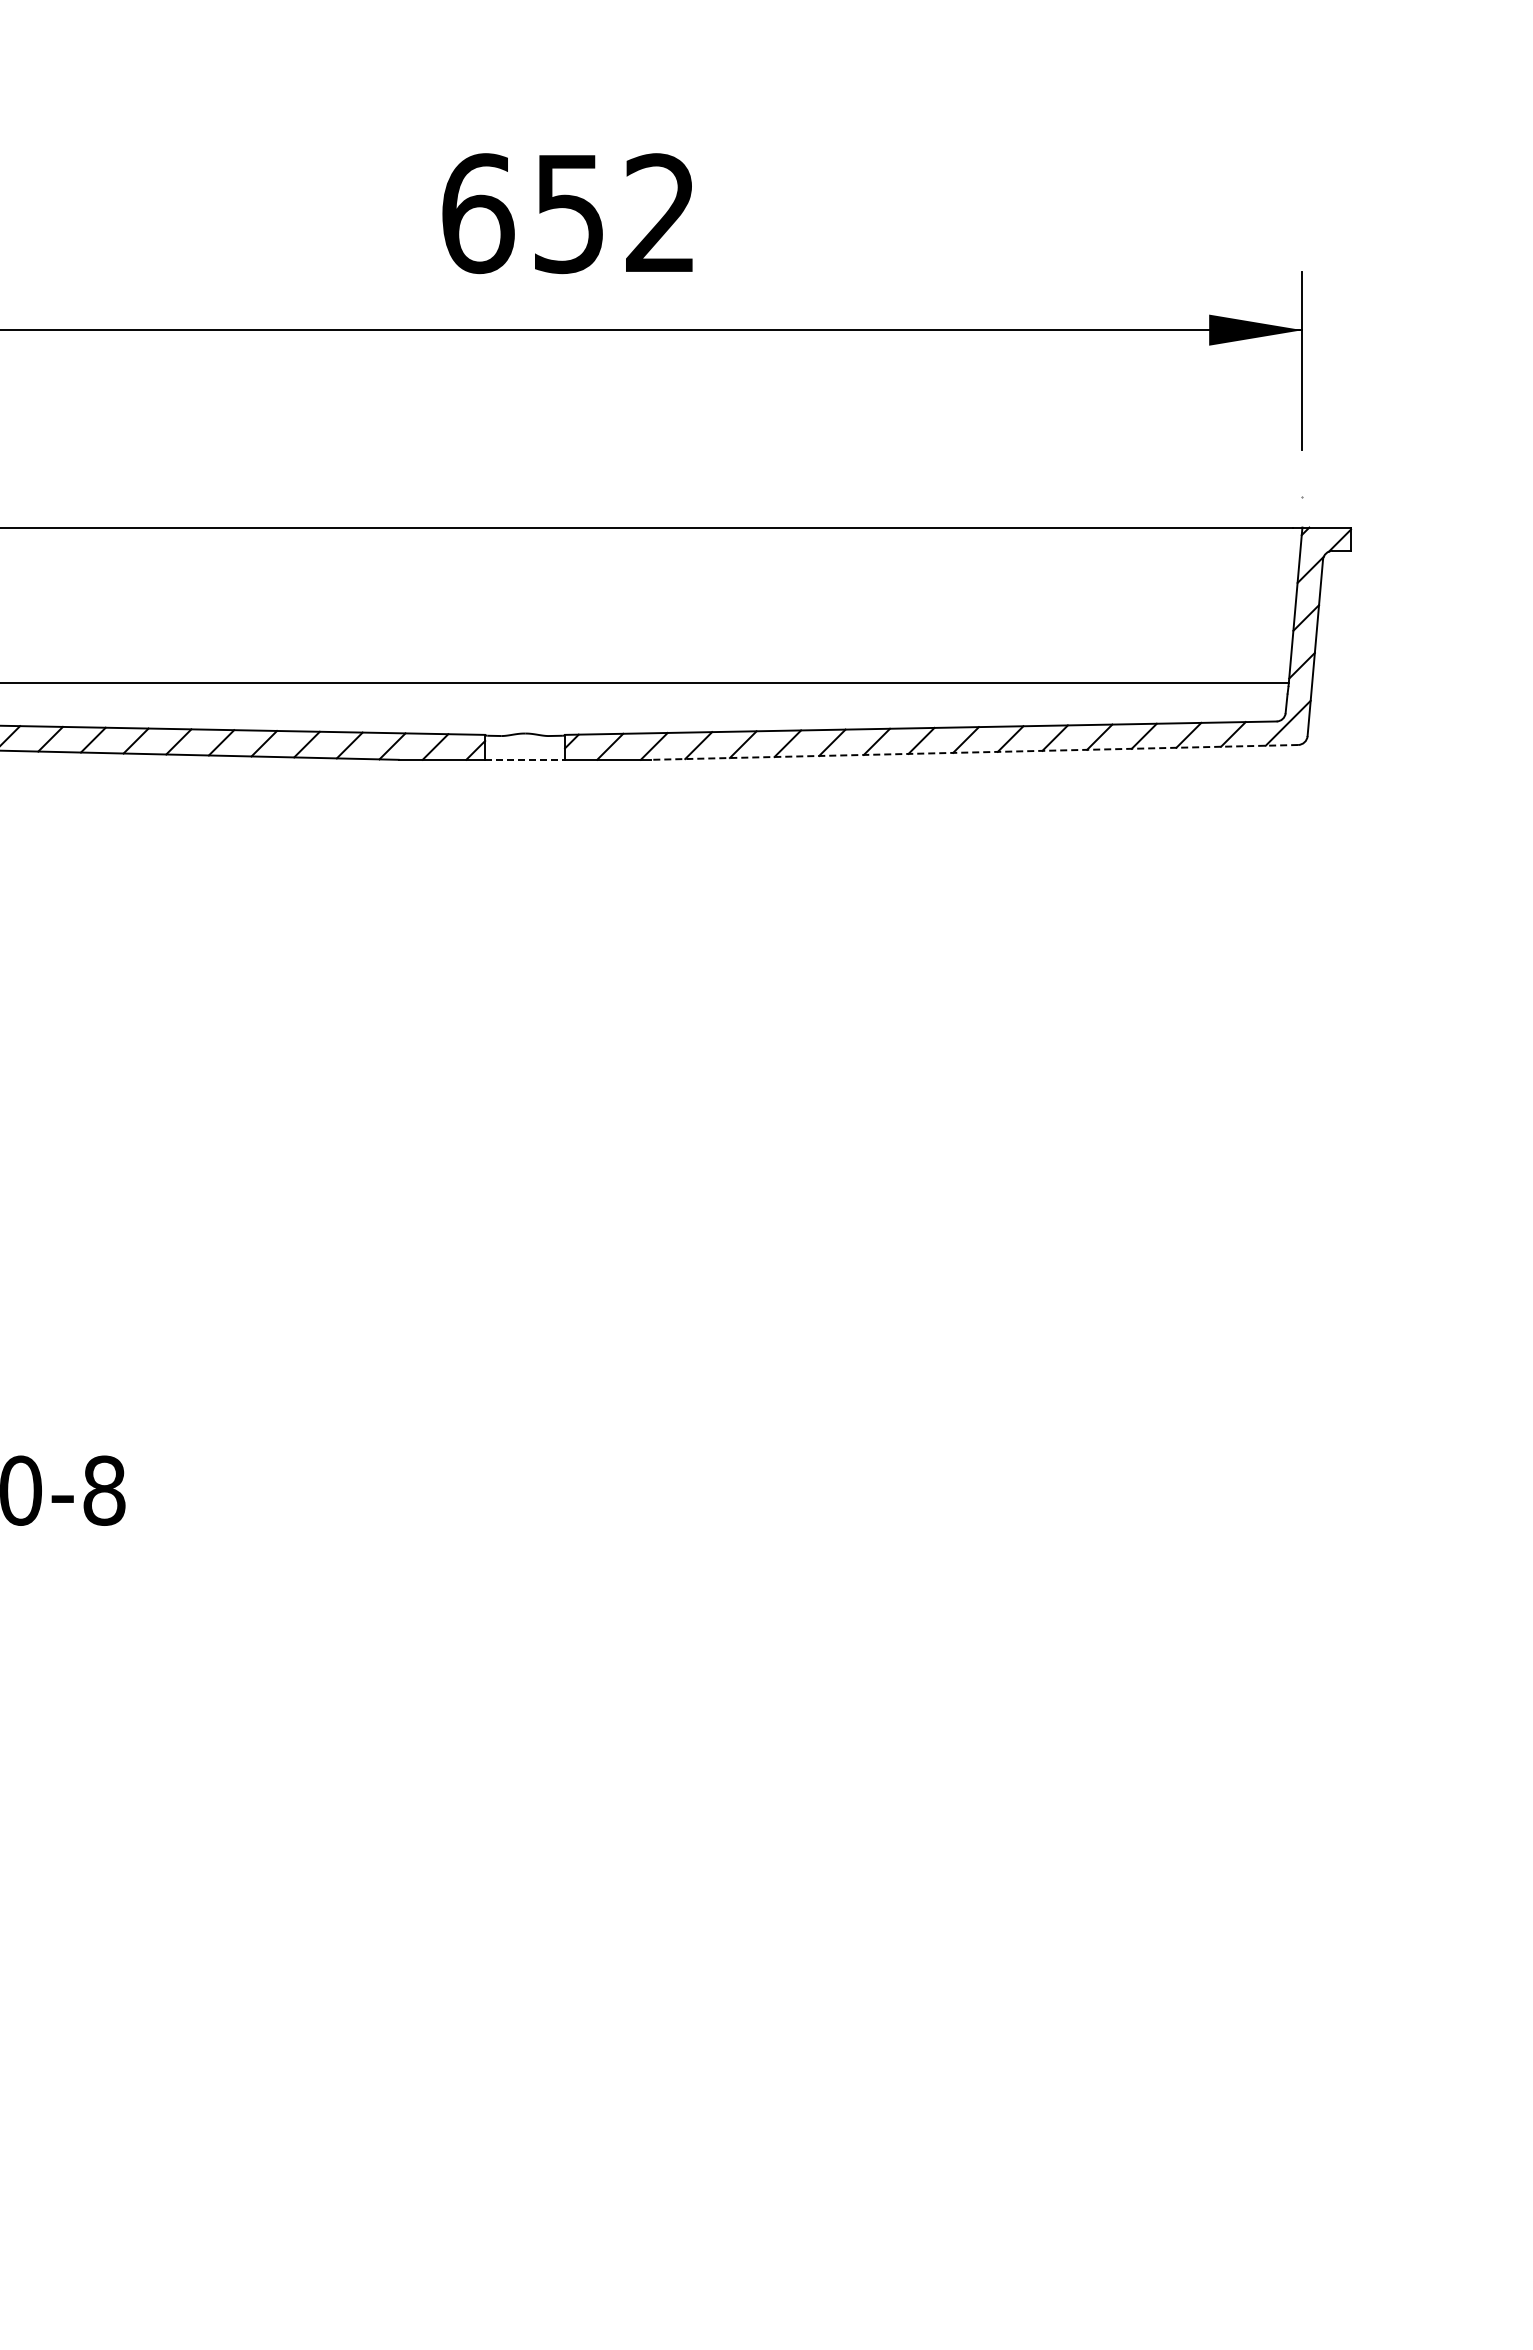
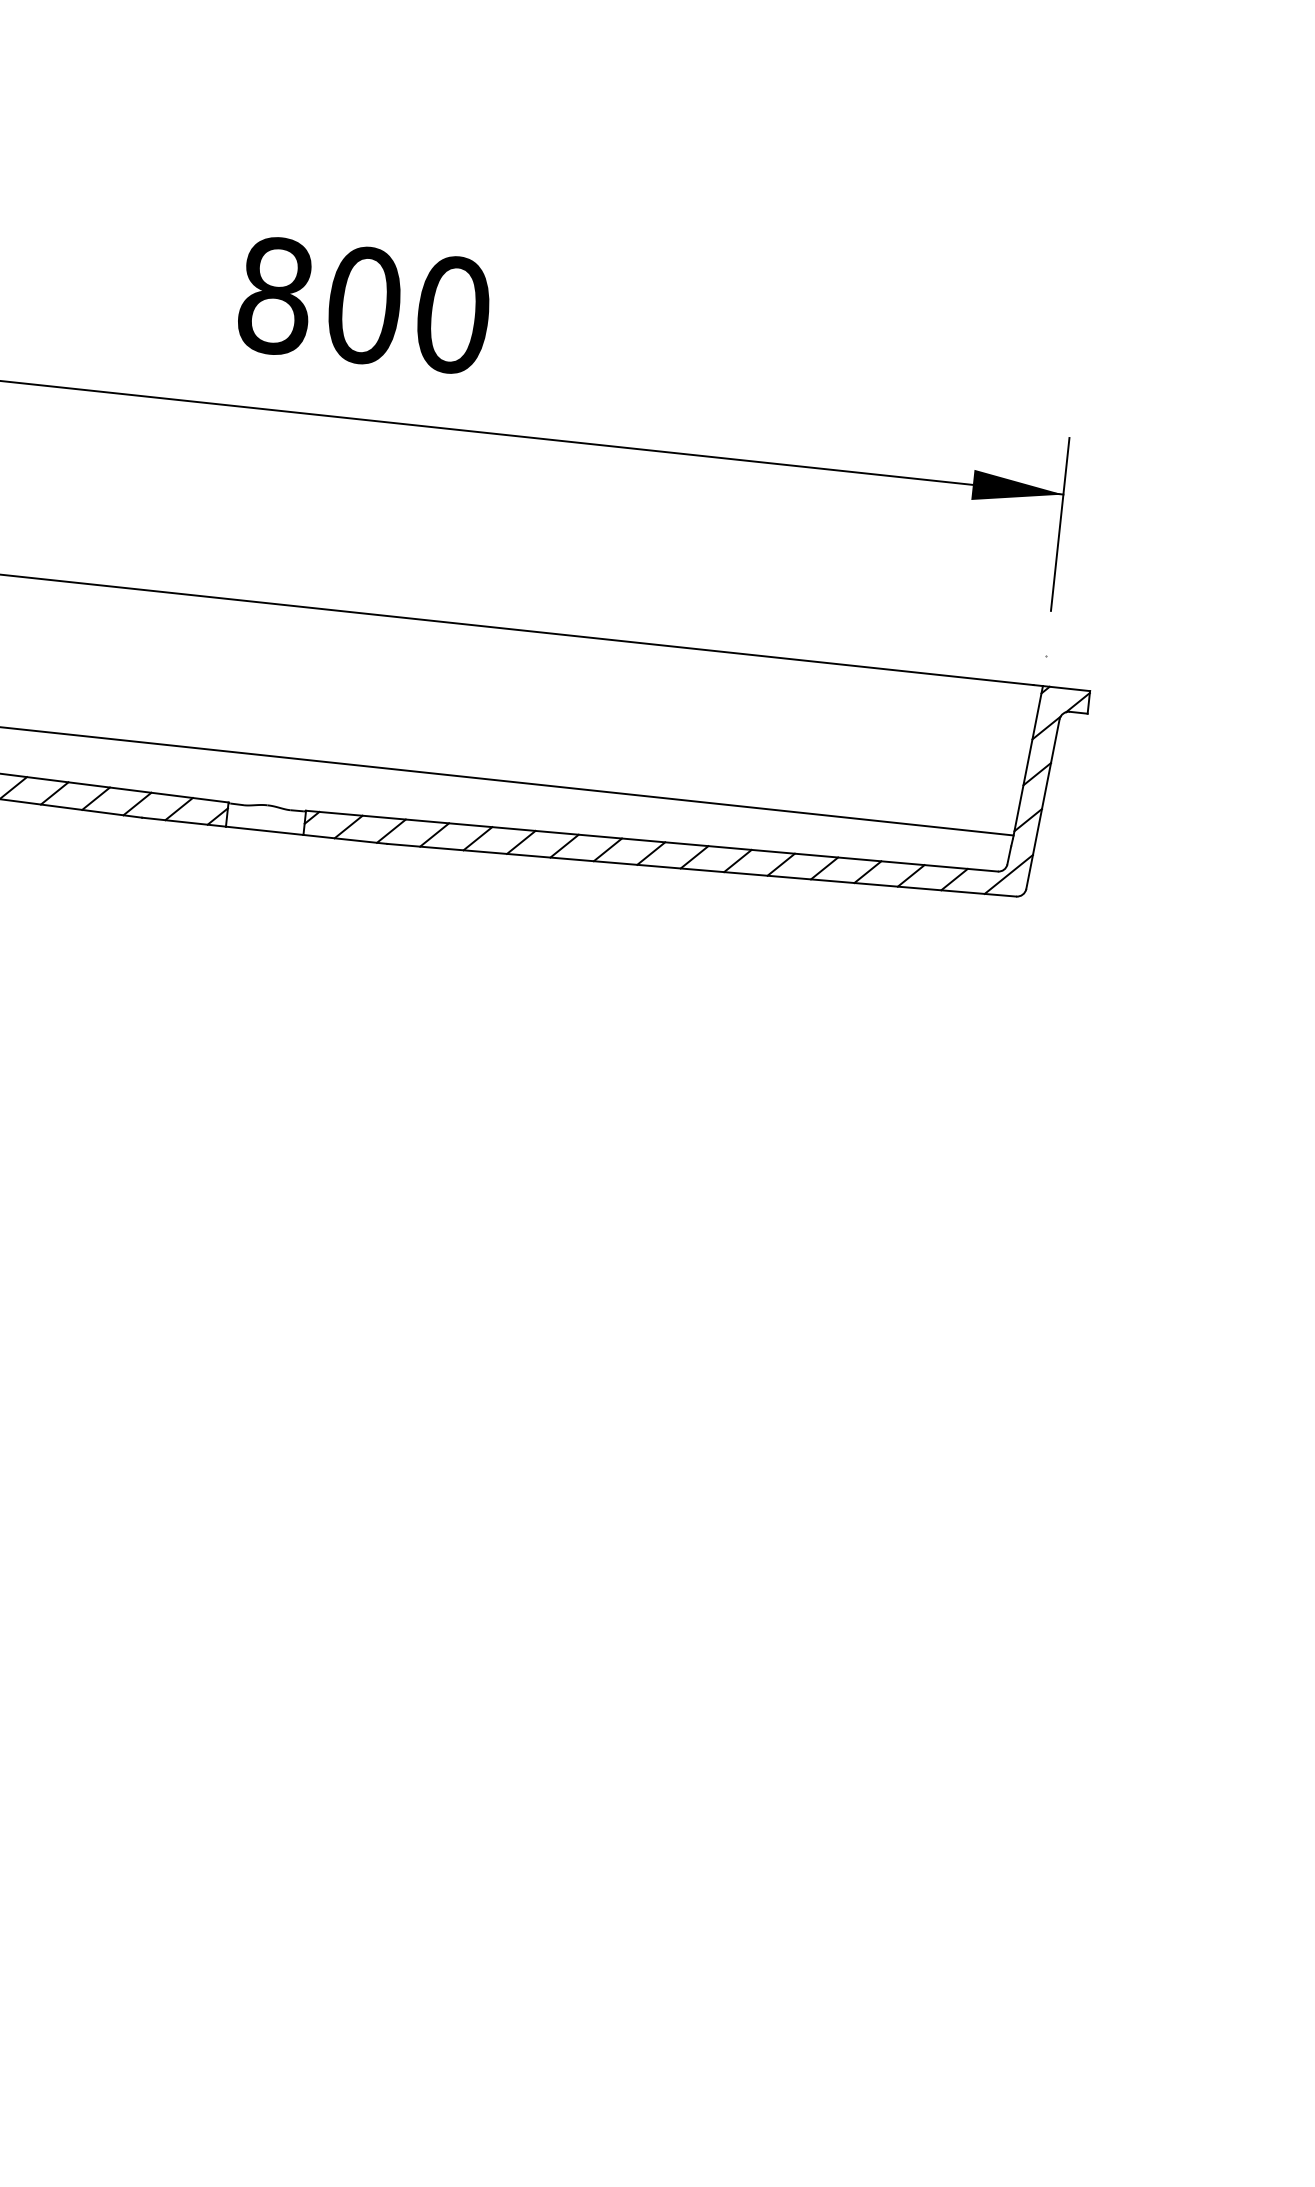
text: (569, 213) -> (364, 305), 652 -> 800
line: (974, 752) -> (701, 870), dashed -> solid
line: (525, 759) -> (265, 830), dashed -> solid

